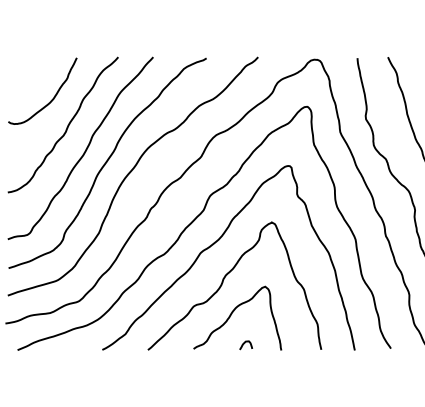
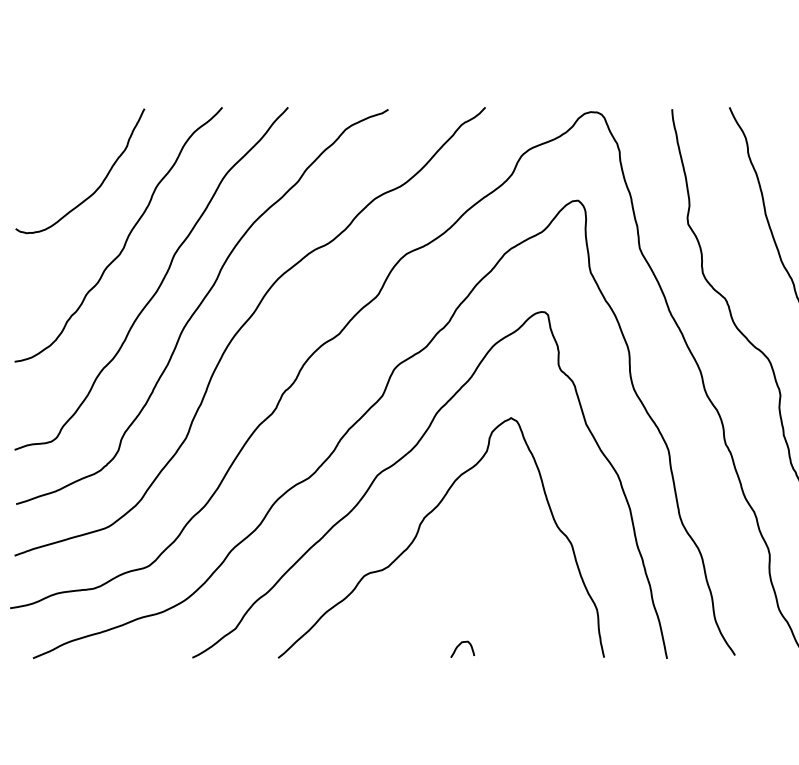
curve: (231, 315) -> (435, 593), removed

